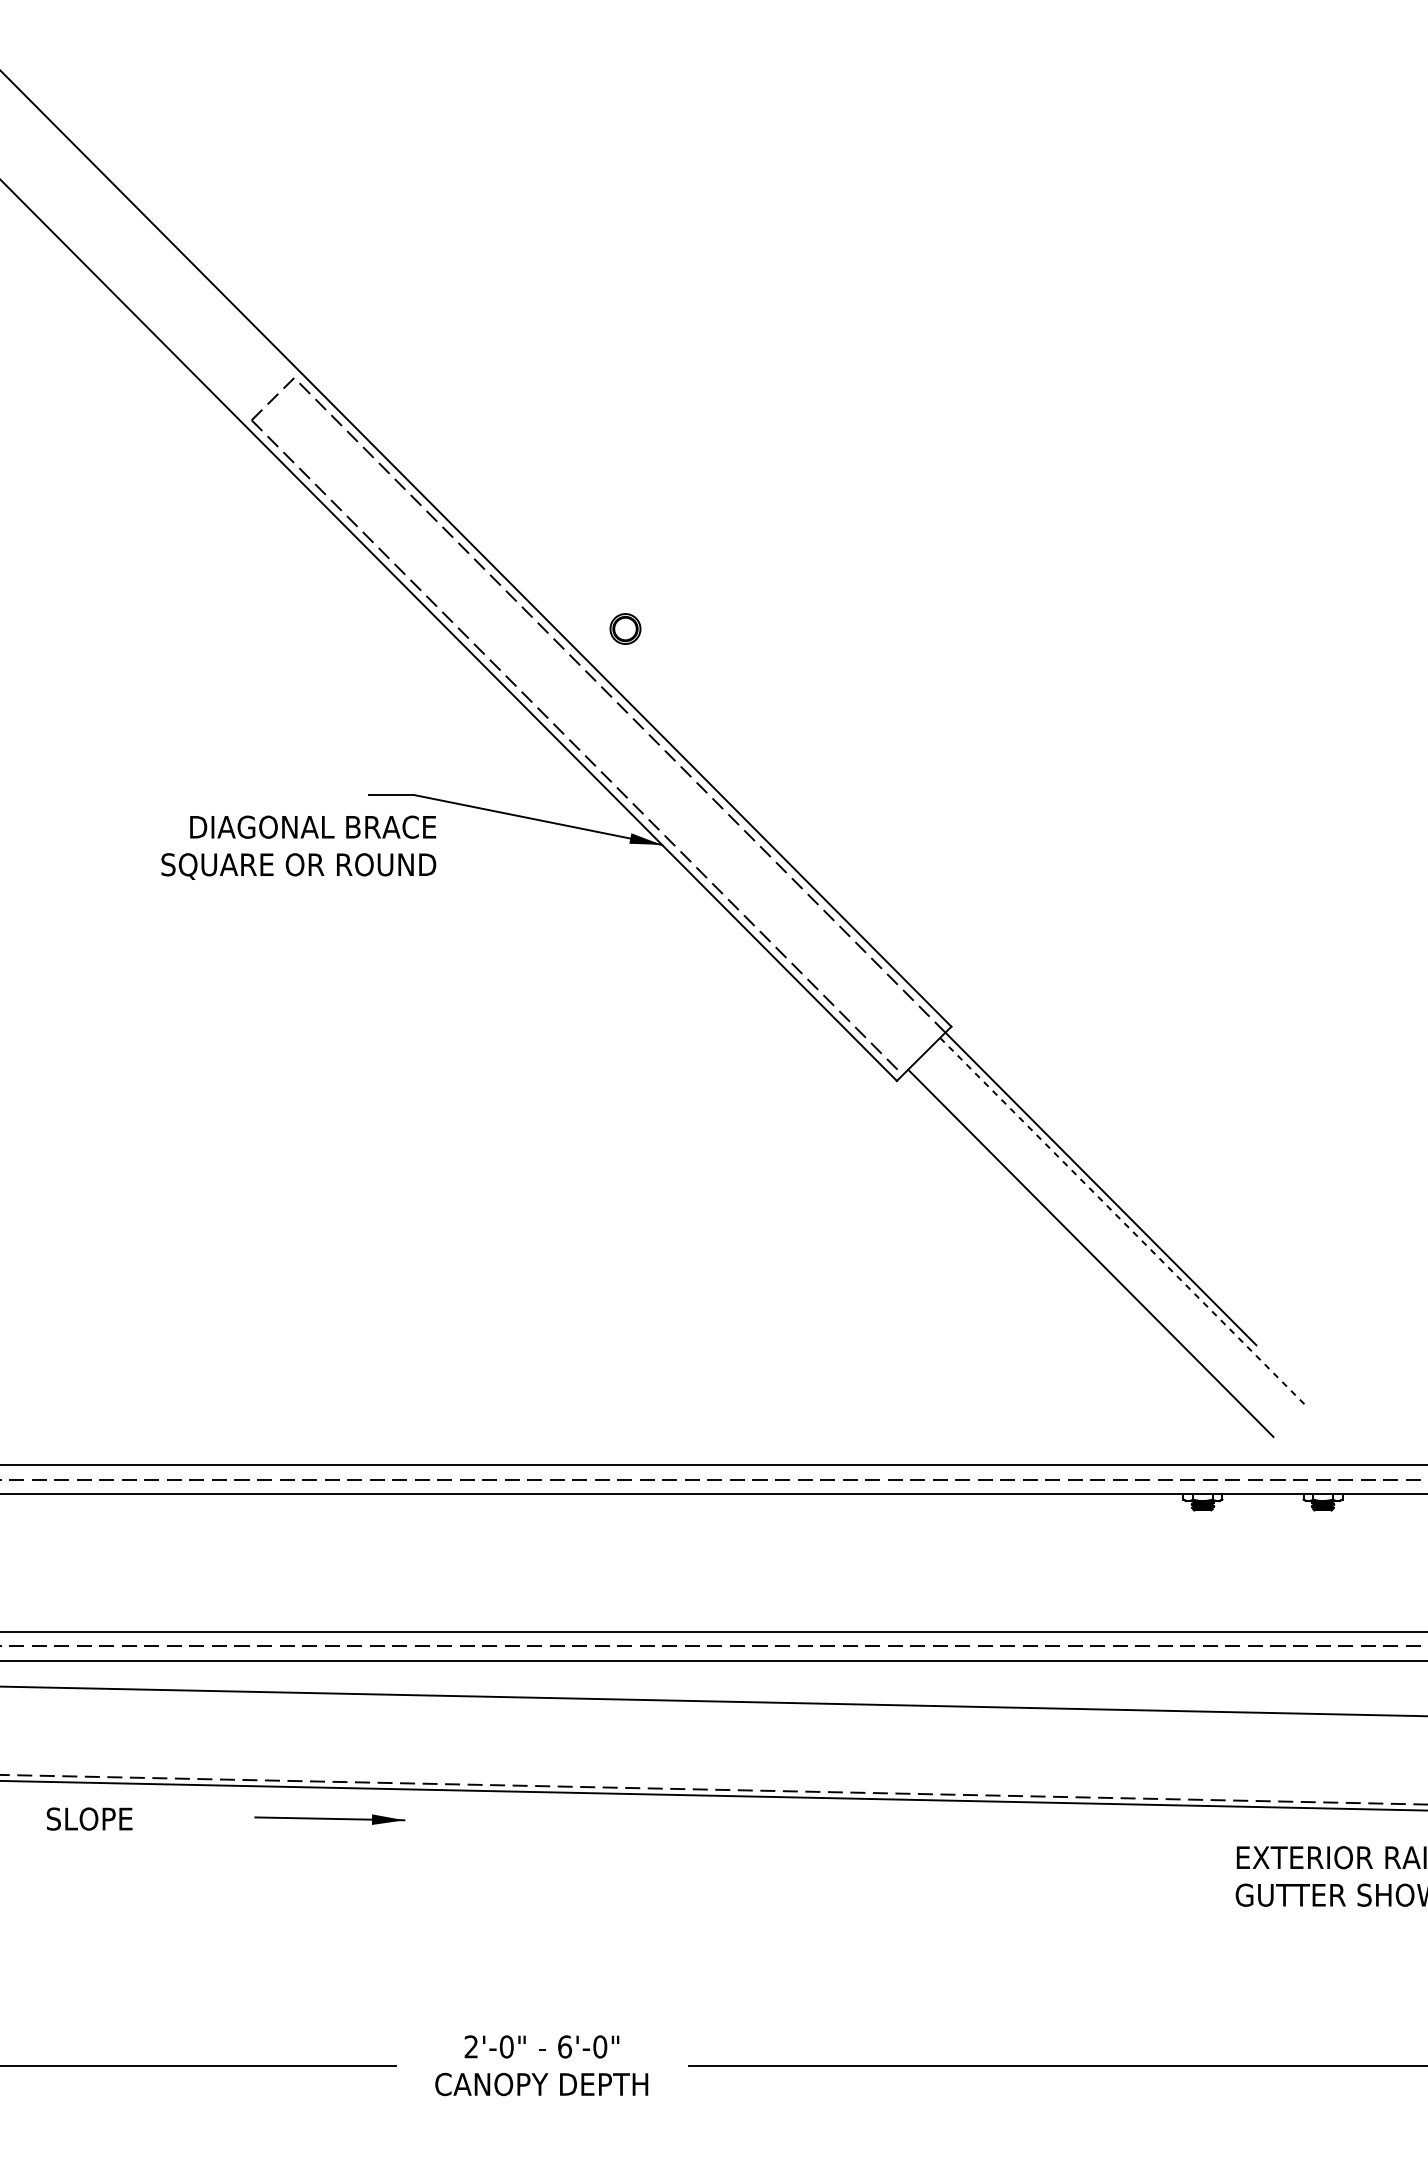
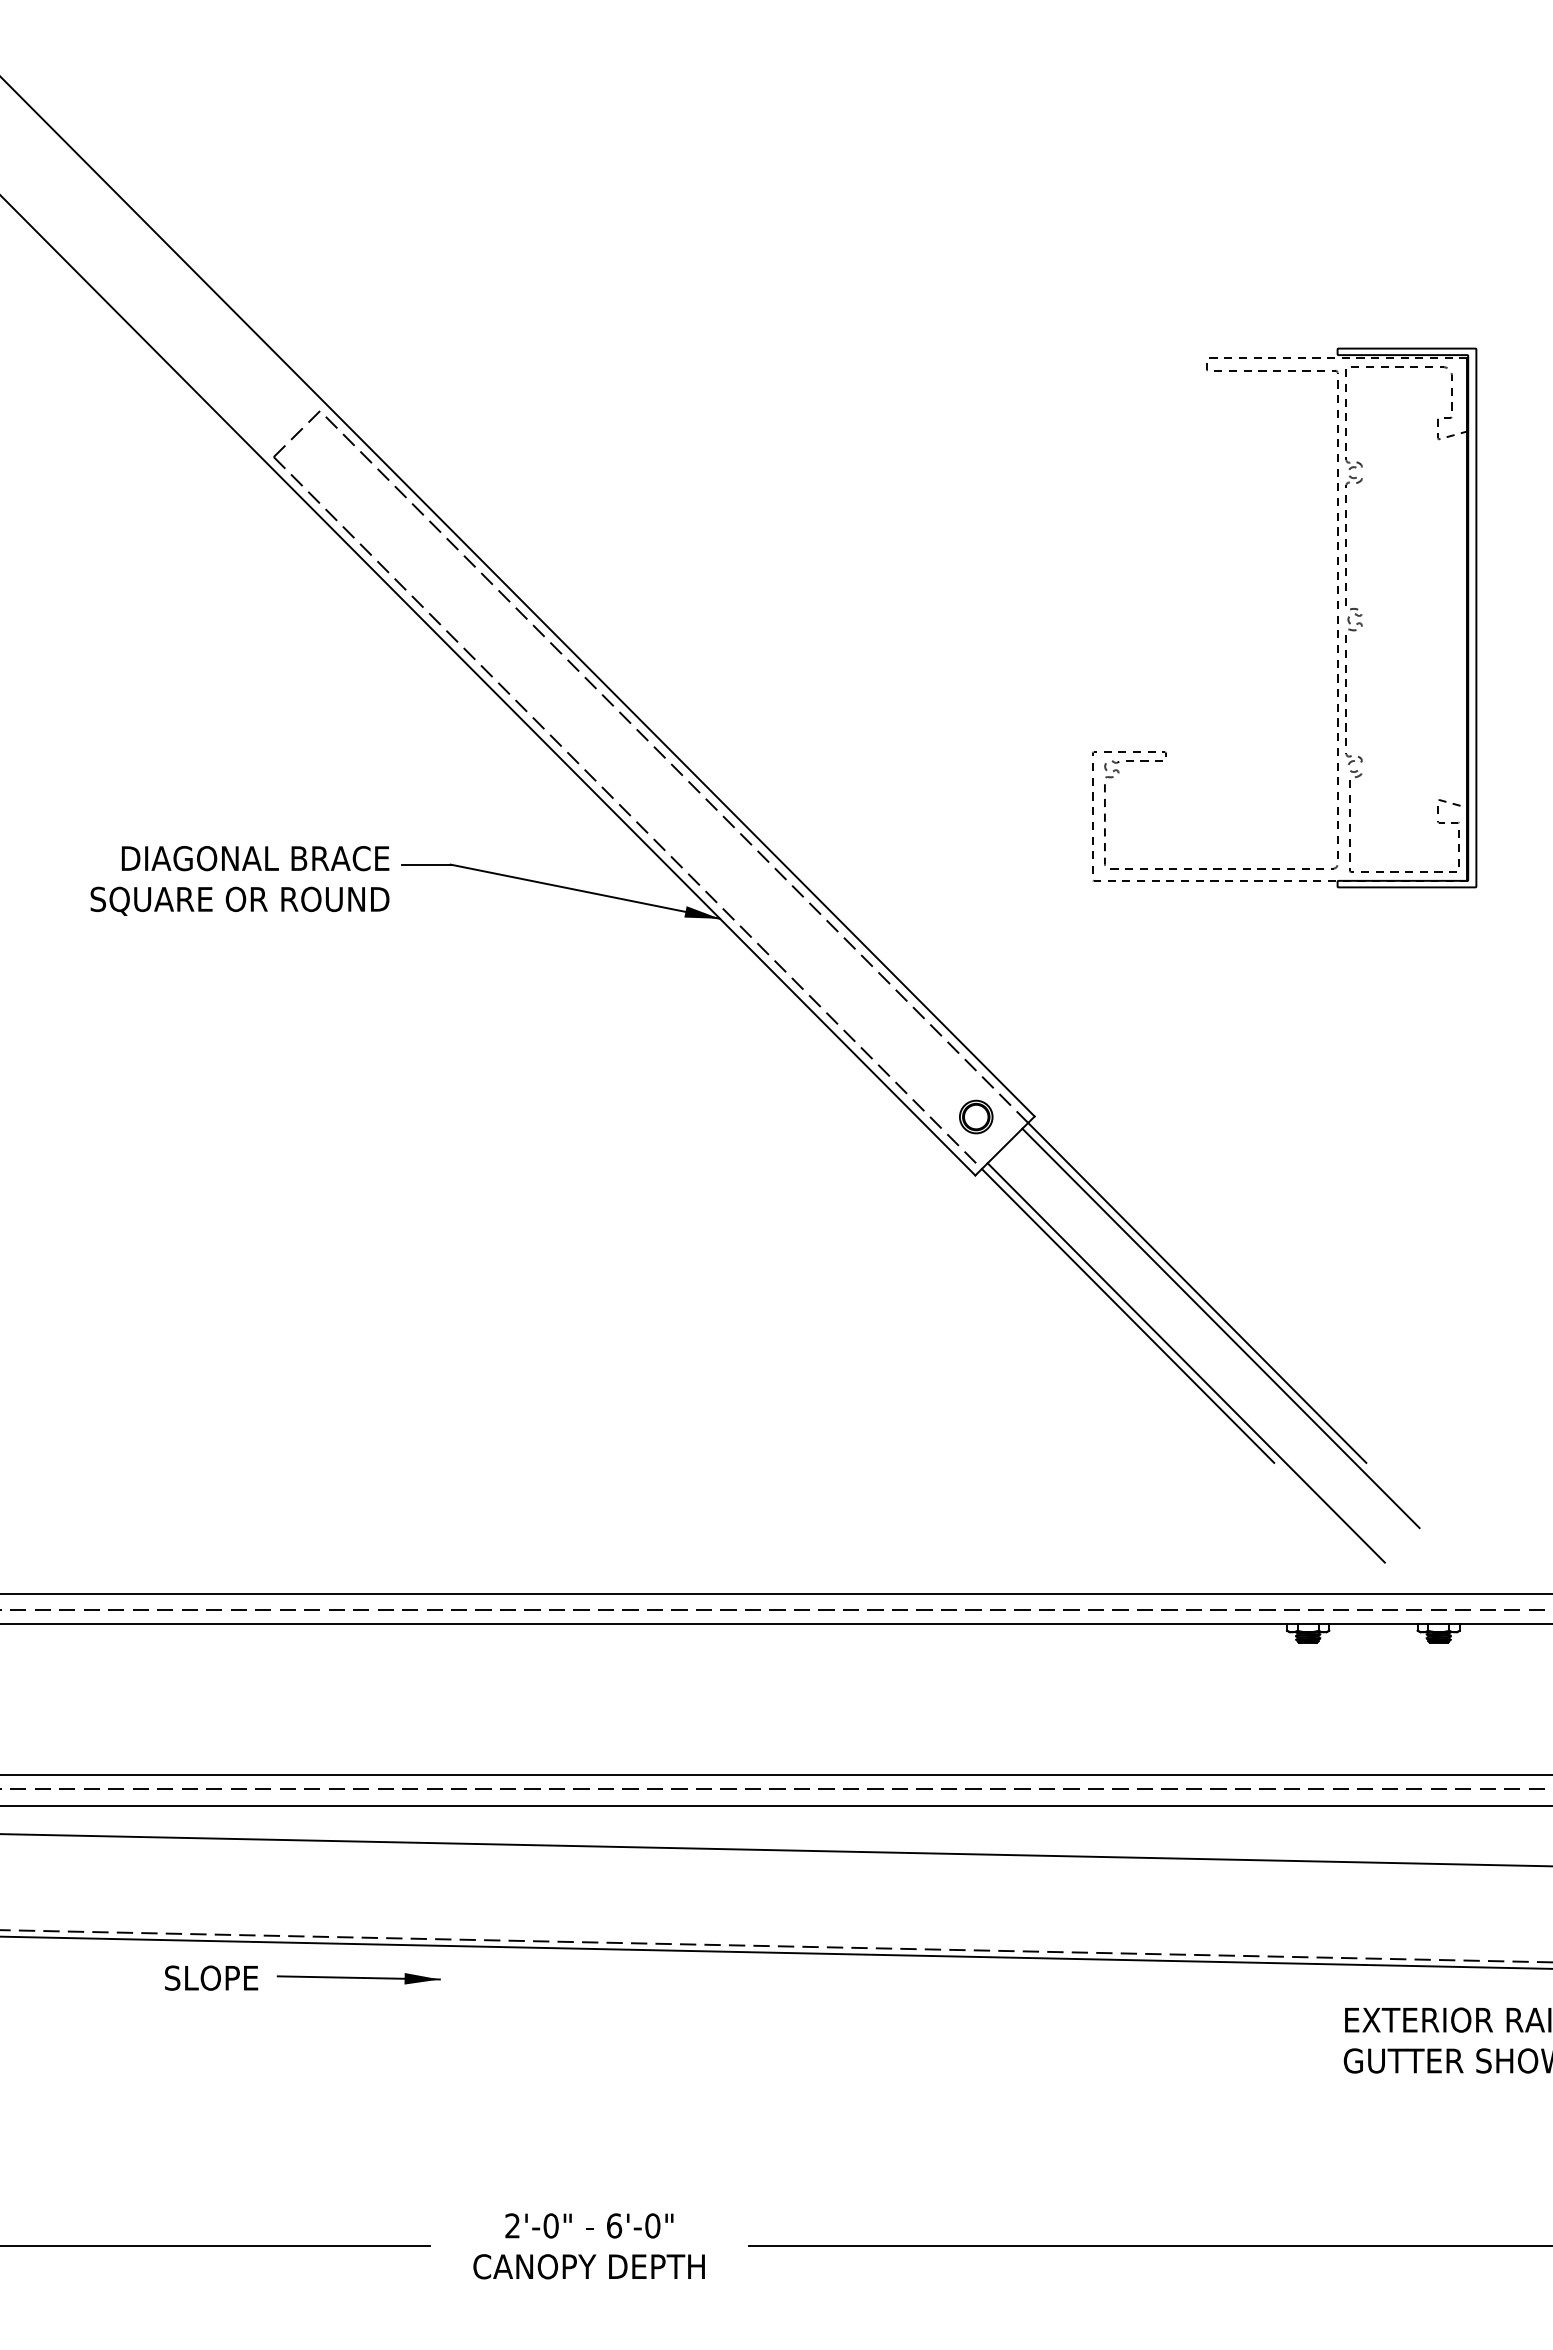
part: (1229, 567) -> (1337, 617), added
part: (625, 628) -> (976, 1116), moved
text: (298, 847) -> (239, 880), moved
line: (1036, 1209) -> (1127, 1315), added
line: (1123, 1221) -> (1221, 1328), dashed -> solid
text: (89, 1818) -> (211, 1977), moved

